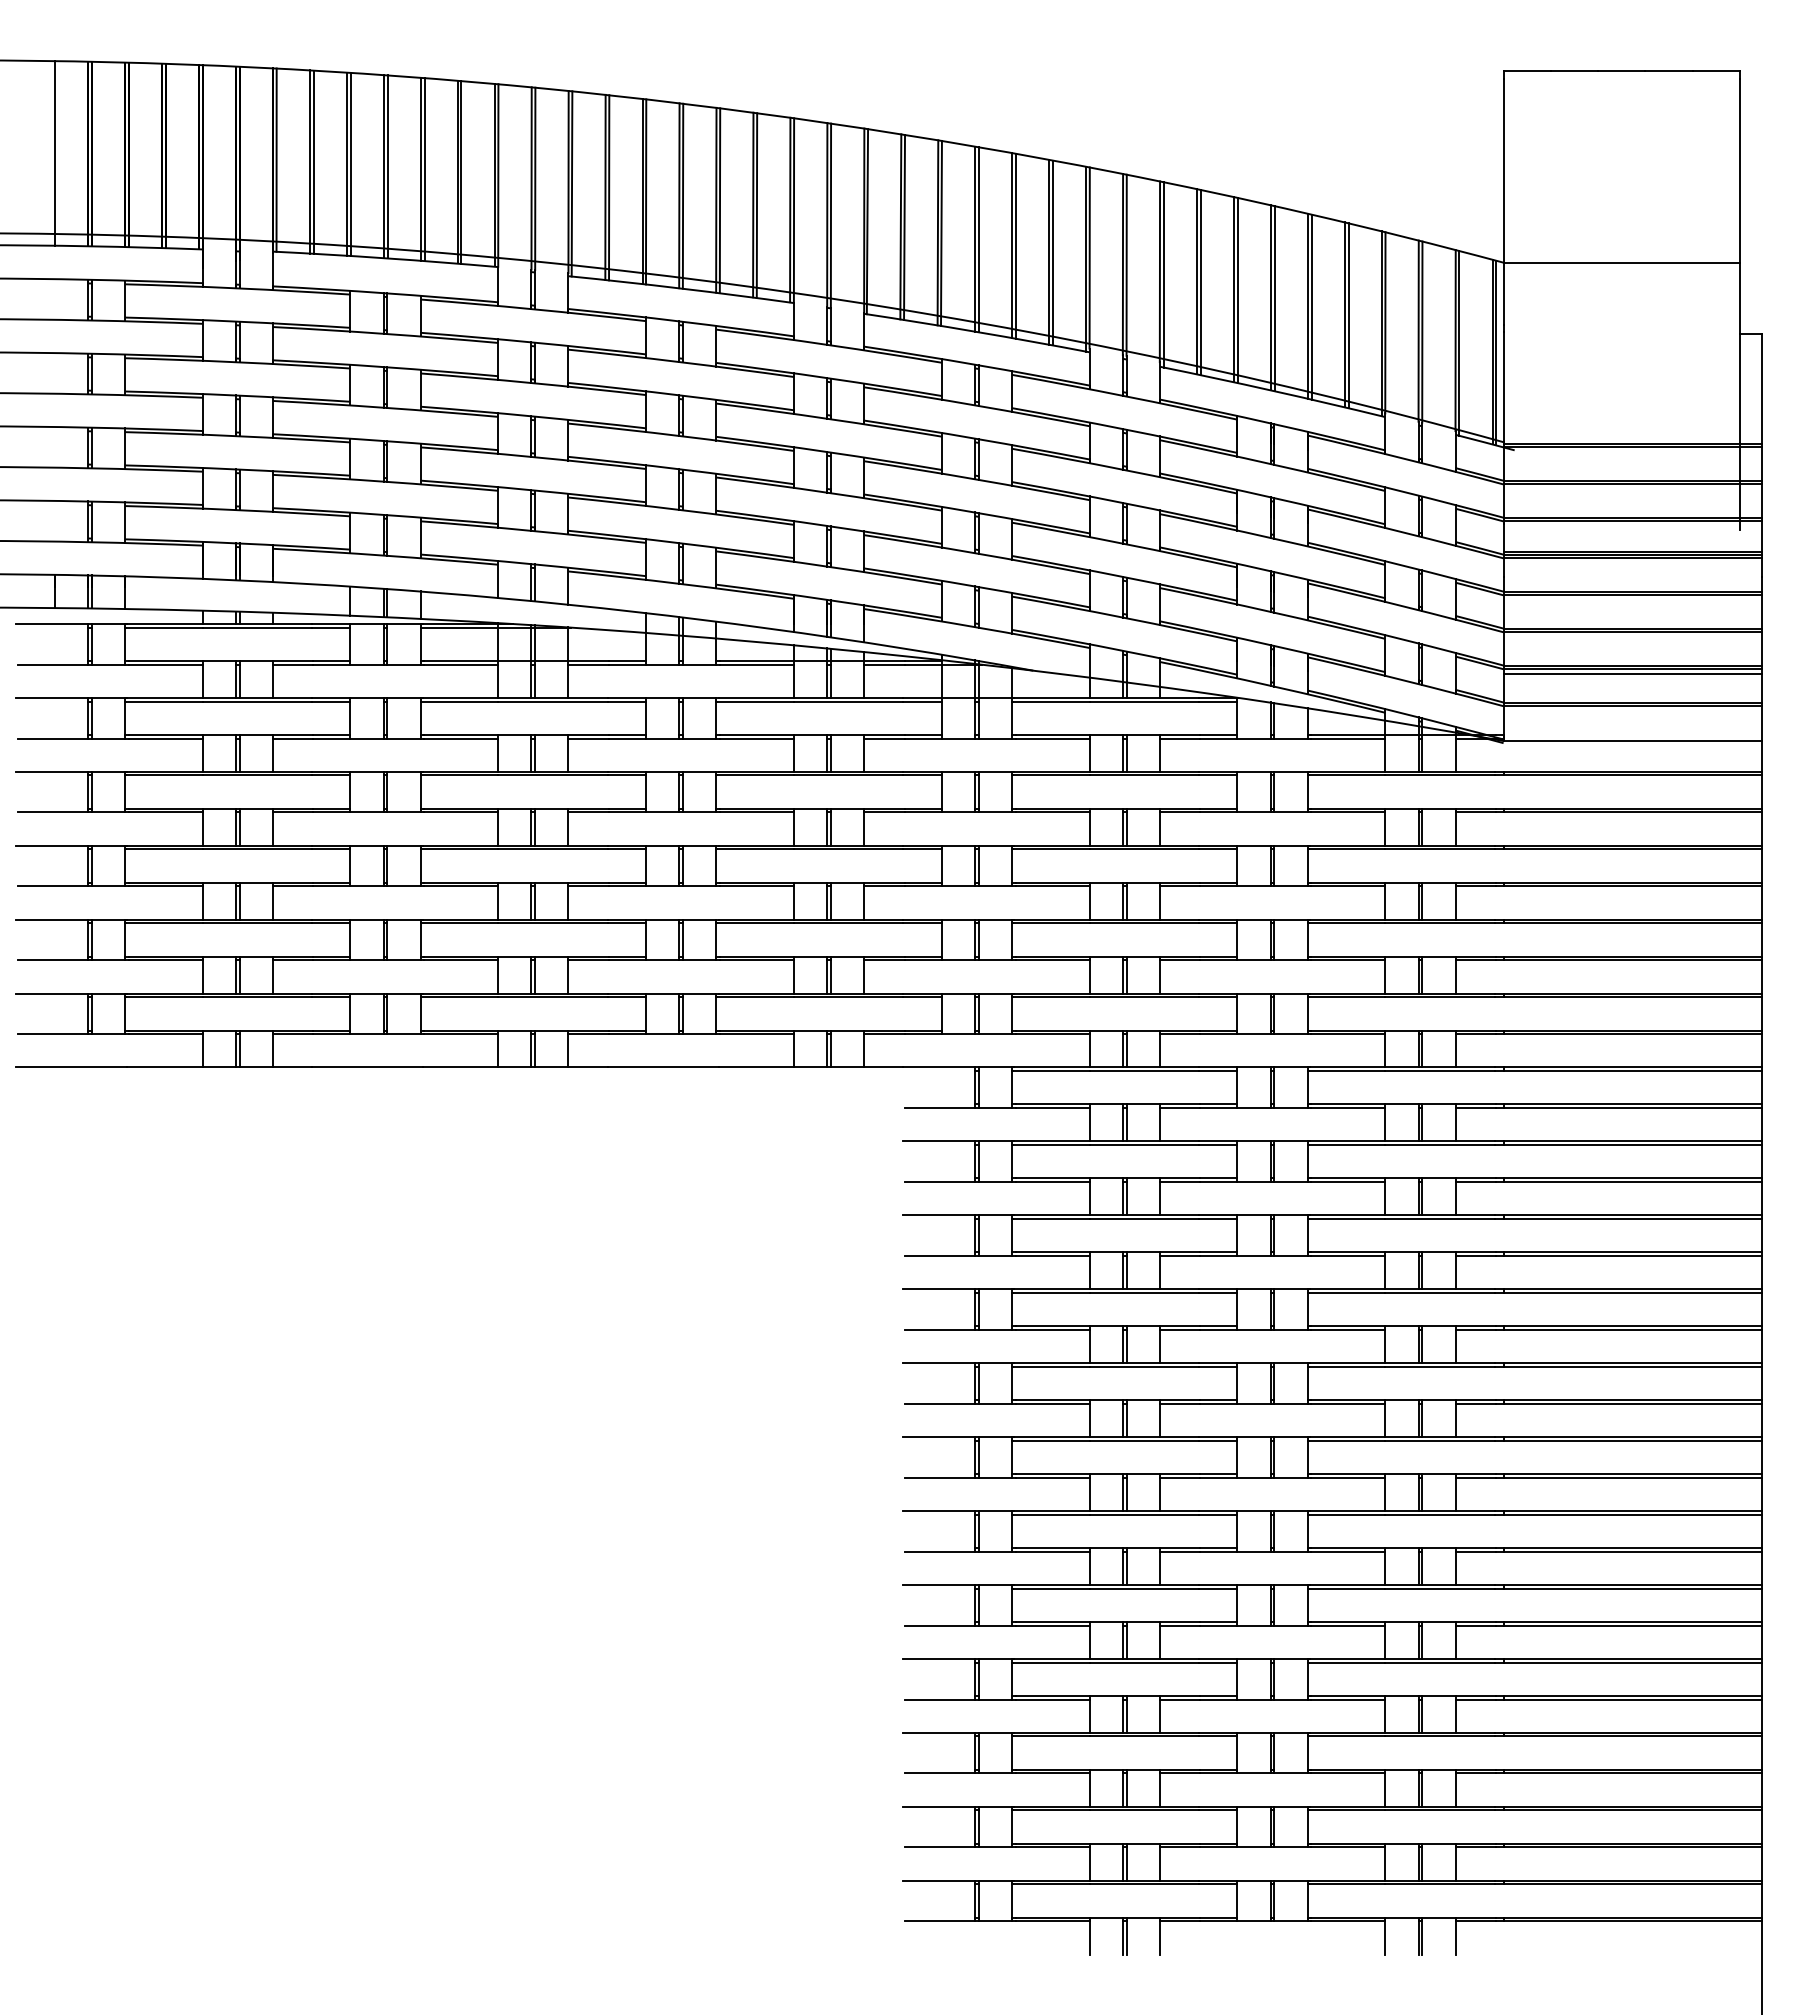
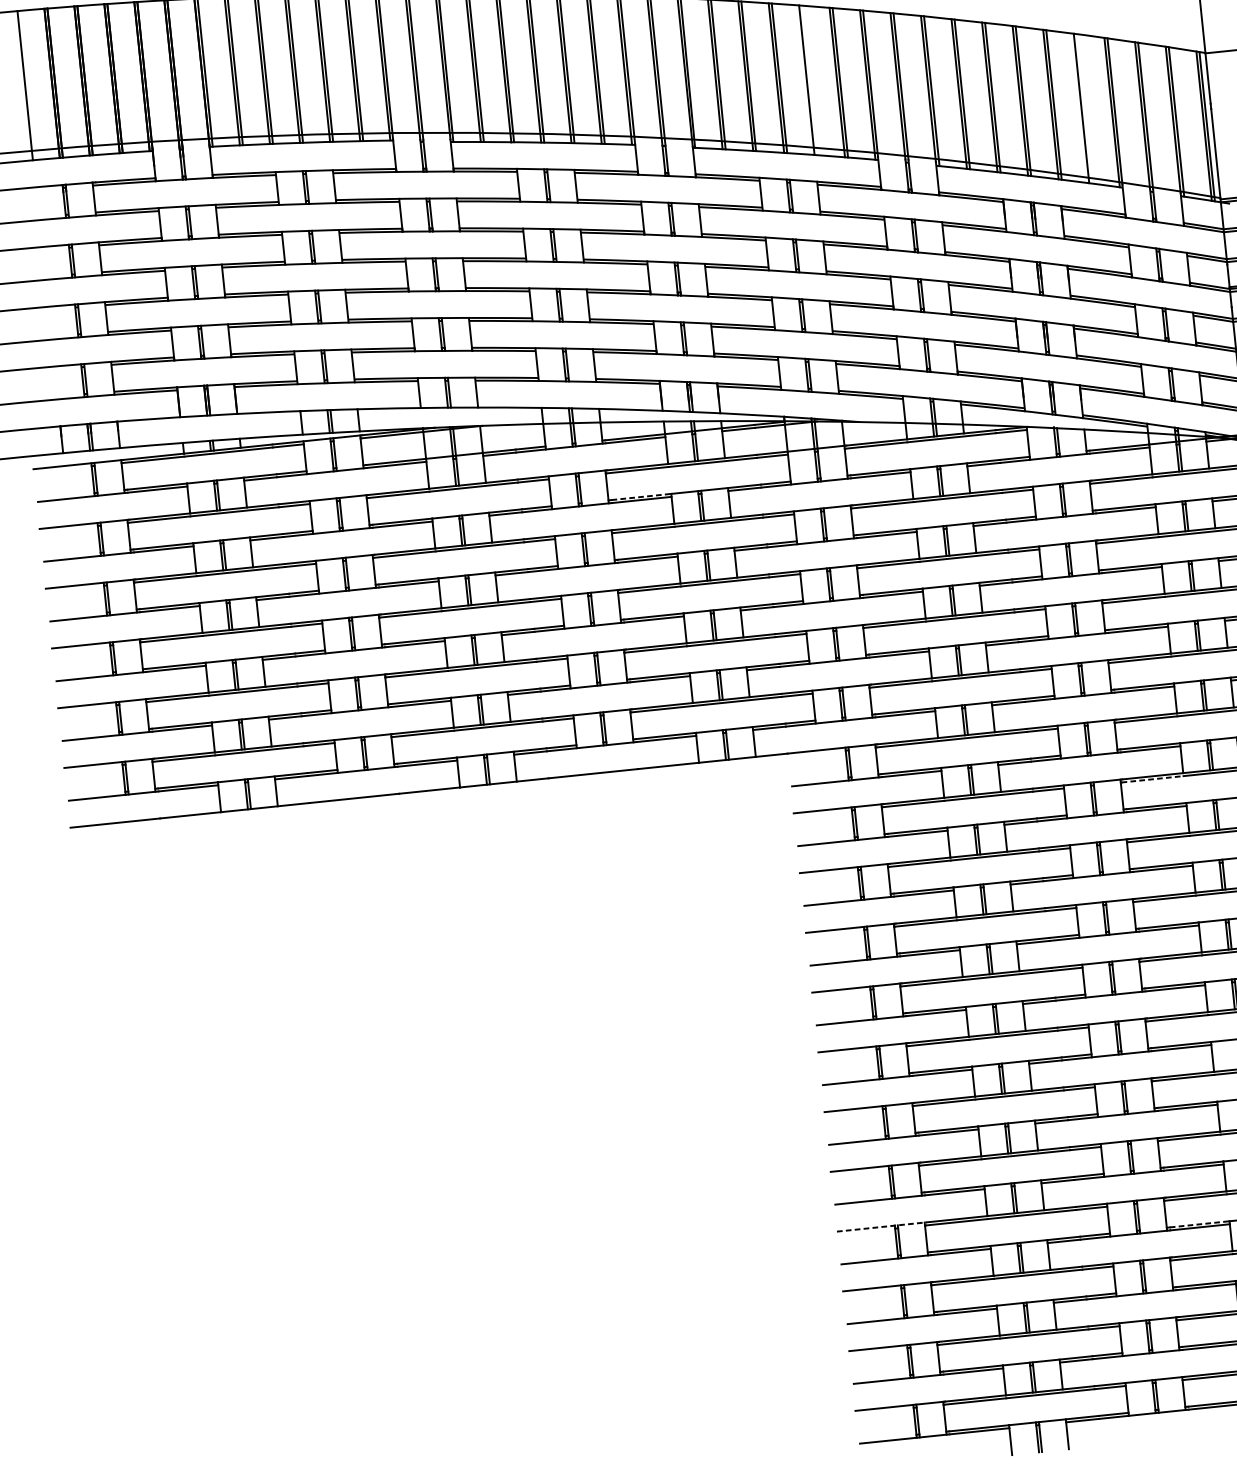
line: (1015, 245) -> (809, 79), removed
line: (1348, 315) -> (1084, 108), removed
line: (756, 734) -> (641, 496), solid -> dashed
line: (1347, 1145) -> (1153, 779), solid -> dashed
line: (959, 1658) -> (882, 1226), solid -> dashed
line: (1348, 1695) -> (1199, 1224), solid -> dashed

